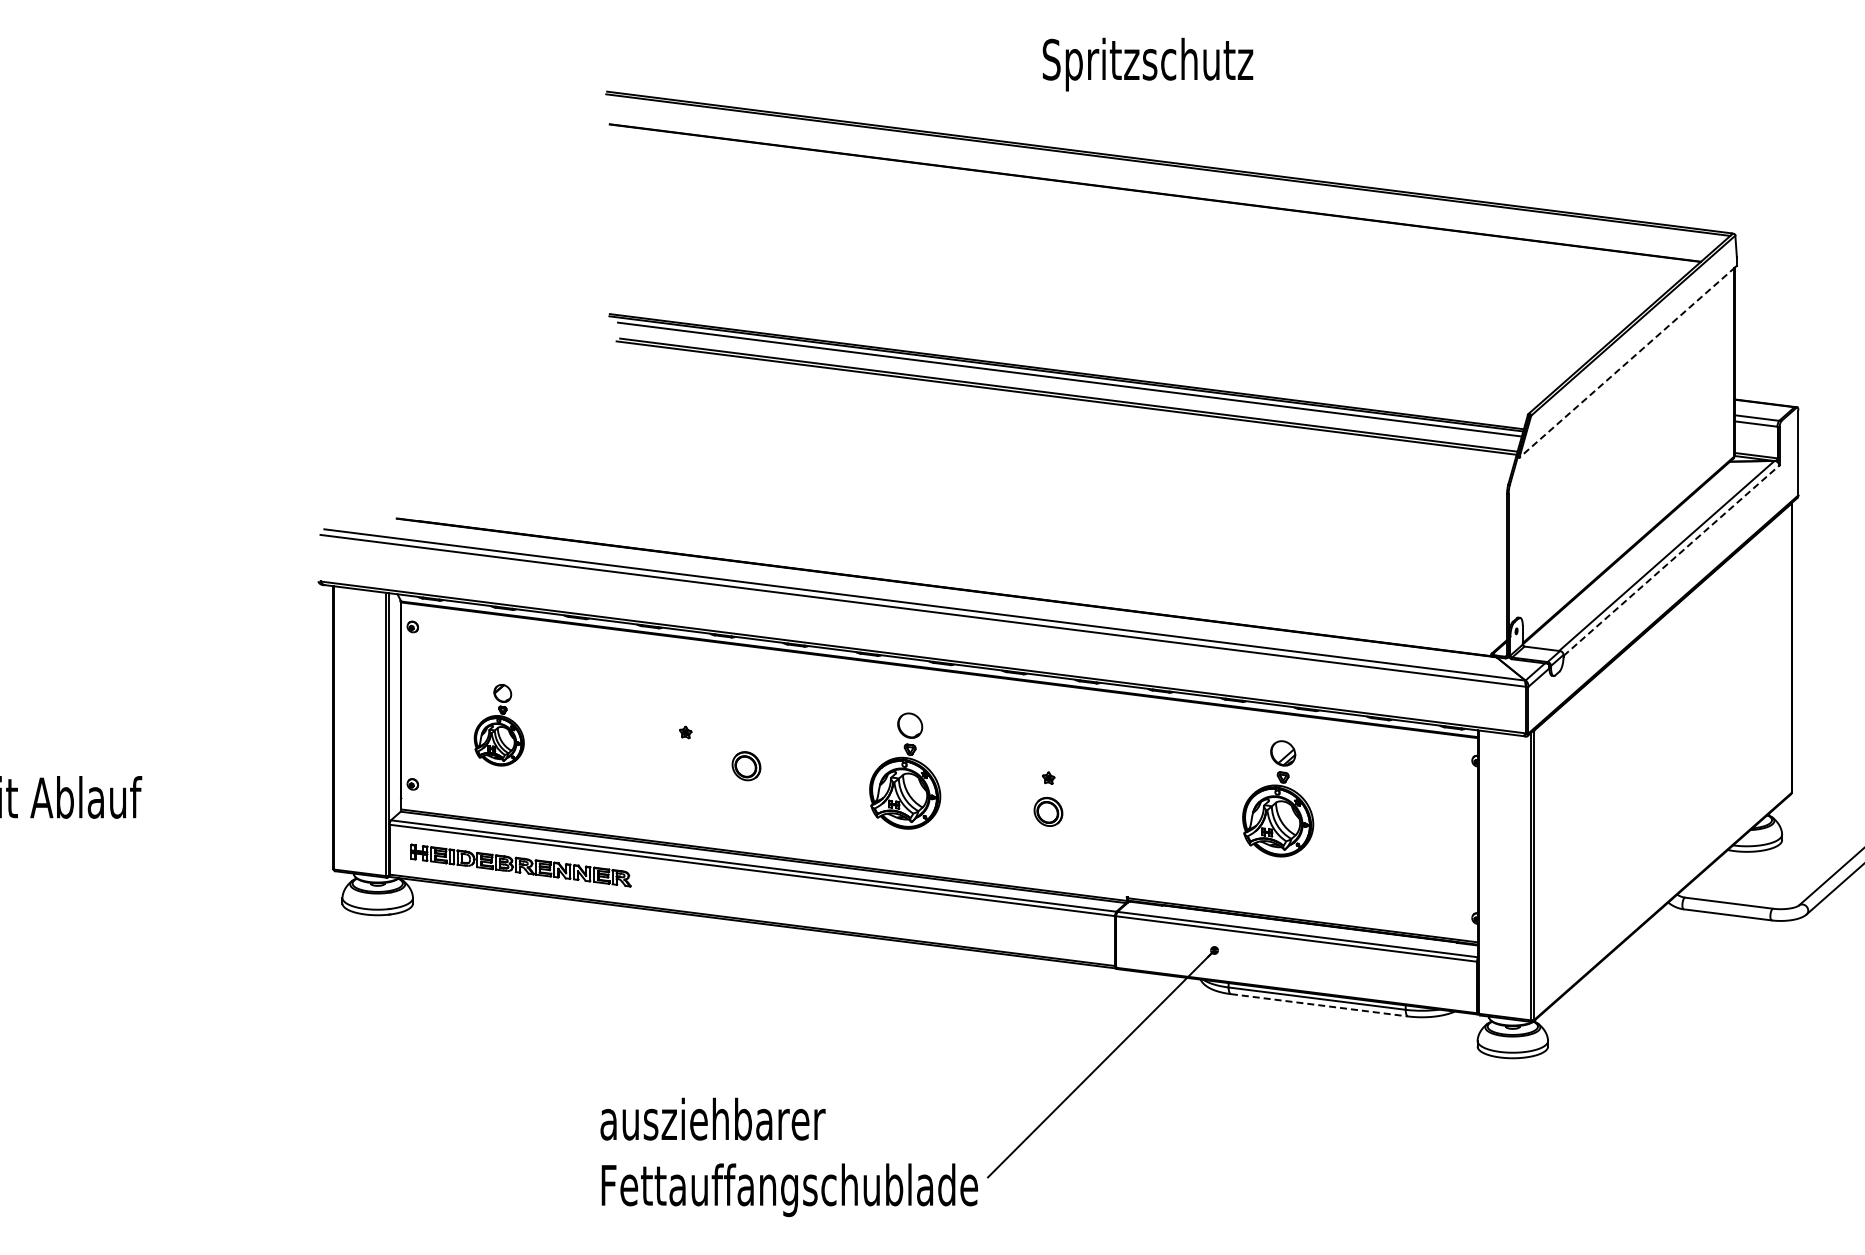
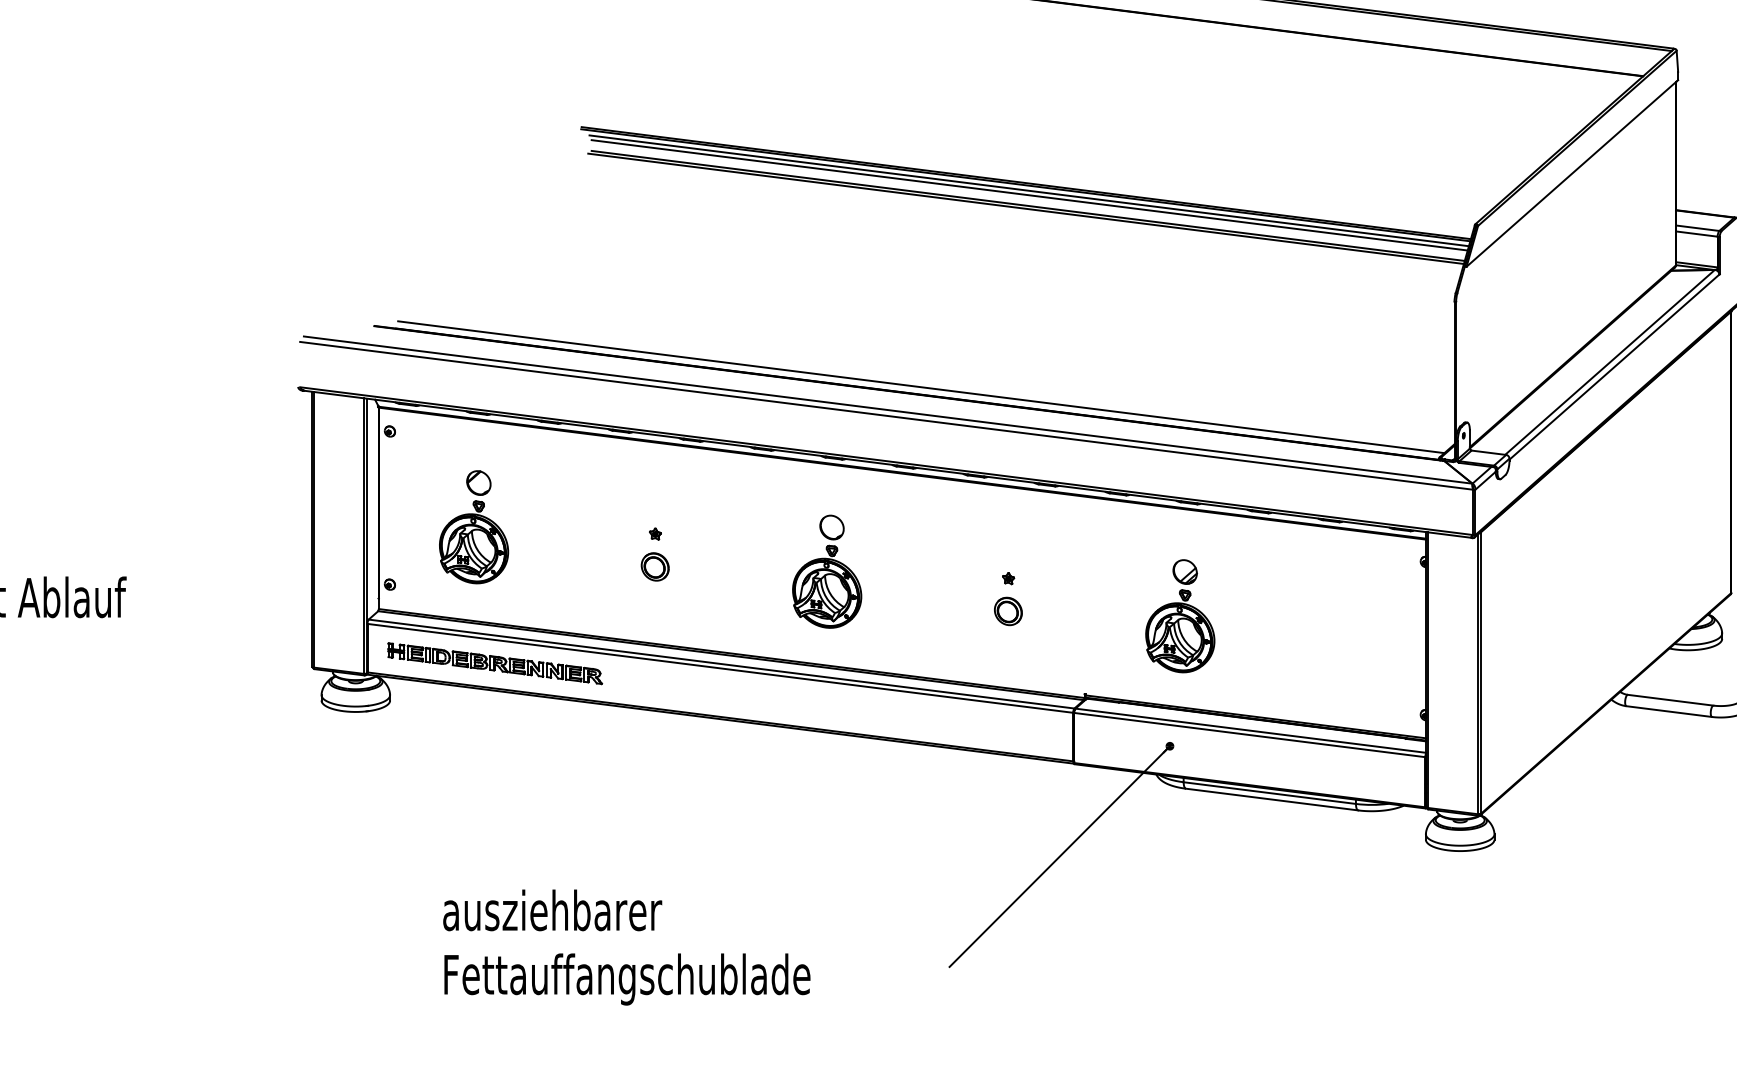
line: (1627, 362) -> (1571, 174), dashed -> solid
line: (1070, 383) -> (1029, 194), added
line: (1671, 560) -> (1614, 366), dashed -> solid
line: (958, 581) -> (920, 387), added
part: (499, 724) -> (474, 526), size x1.43
part: (746, 766) -> (655, 567), moved
part: (905, 770) -> (827, 571), moved
part: (1278, 798) -> (1180, 615), moved
line: (1319, 1005) -> (1272, 799), dashed -> solid
text: (788, 1157) -> (626, 947), moved

